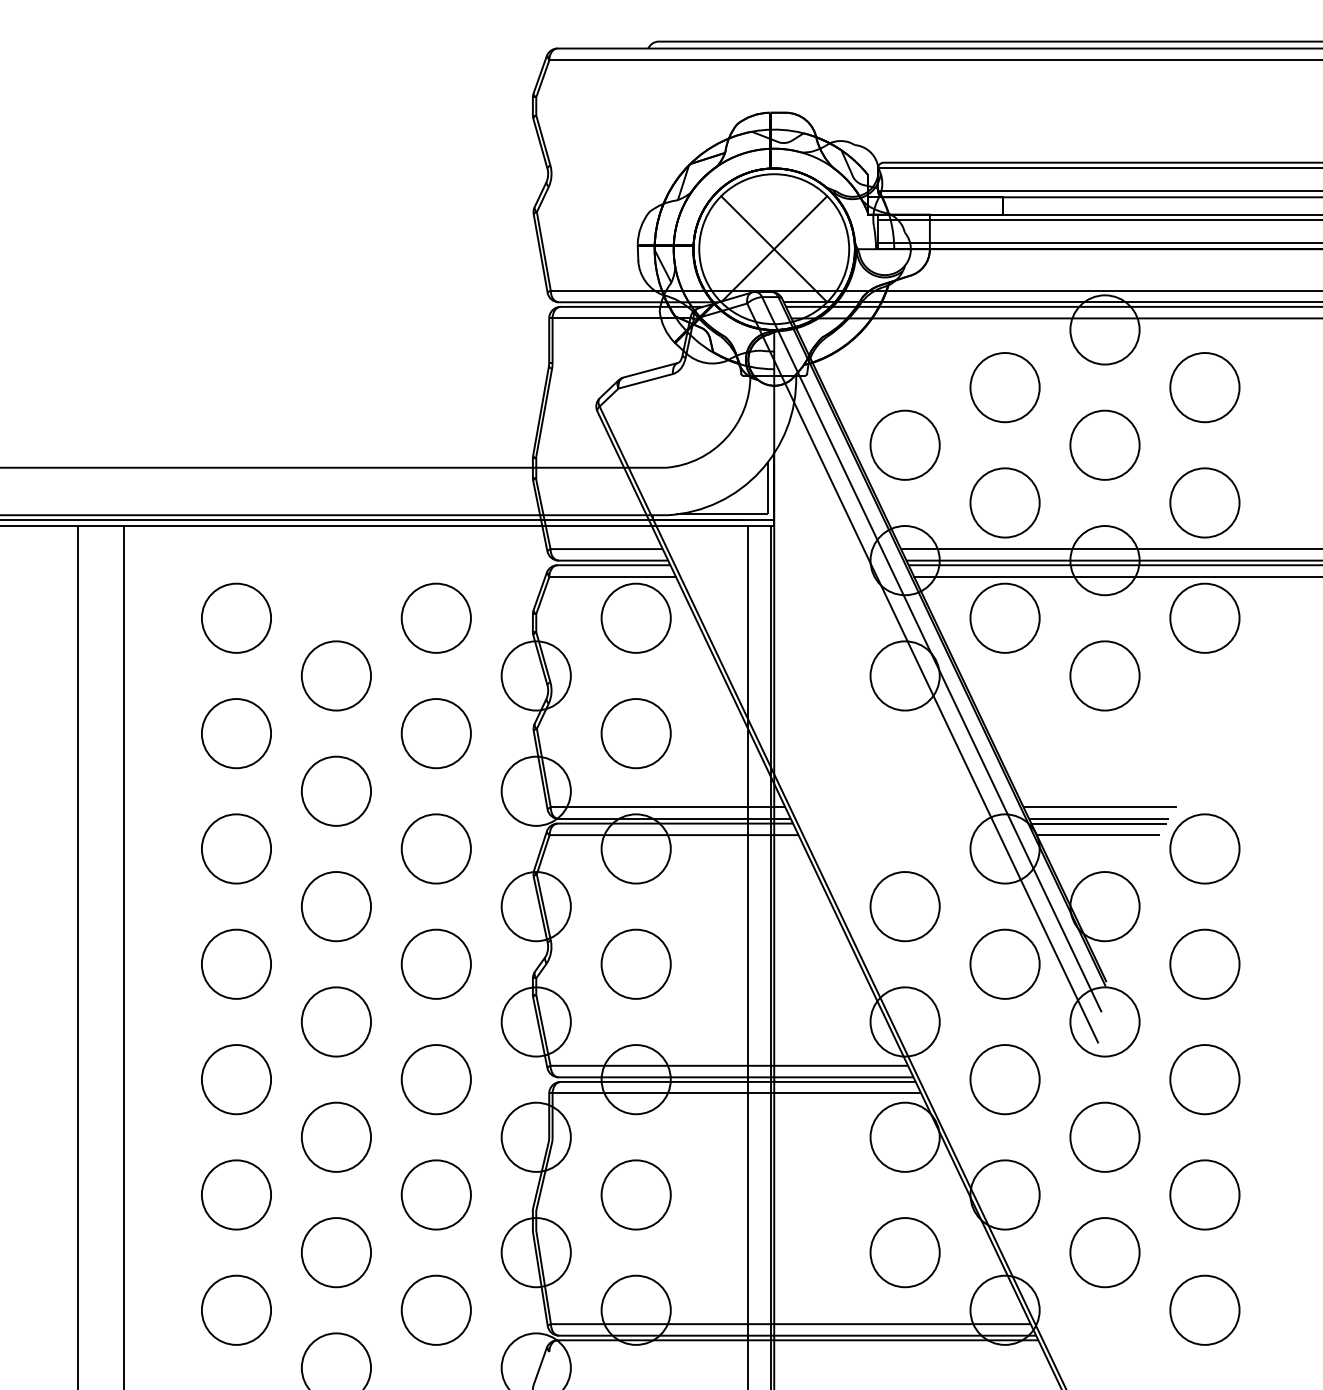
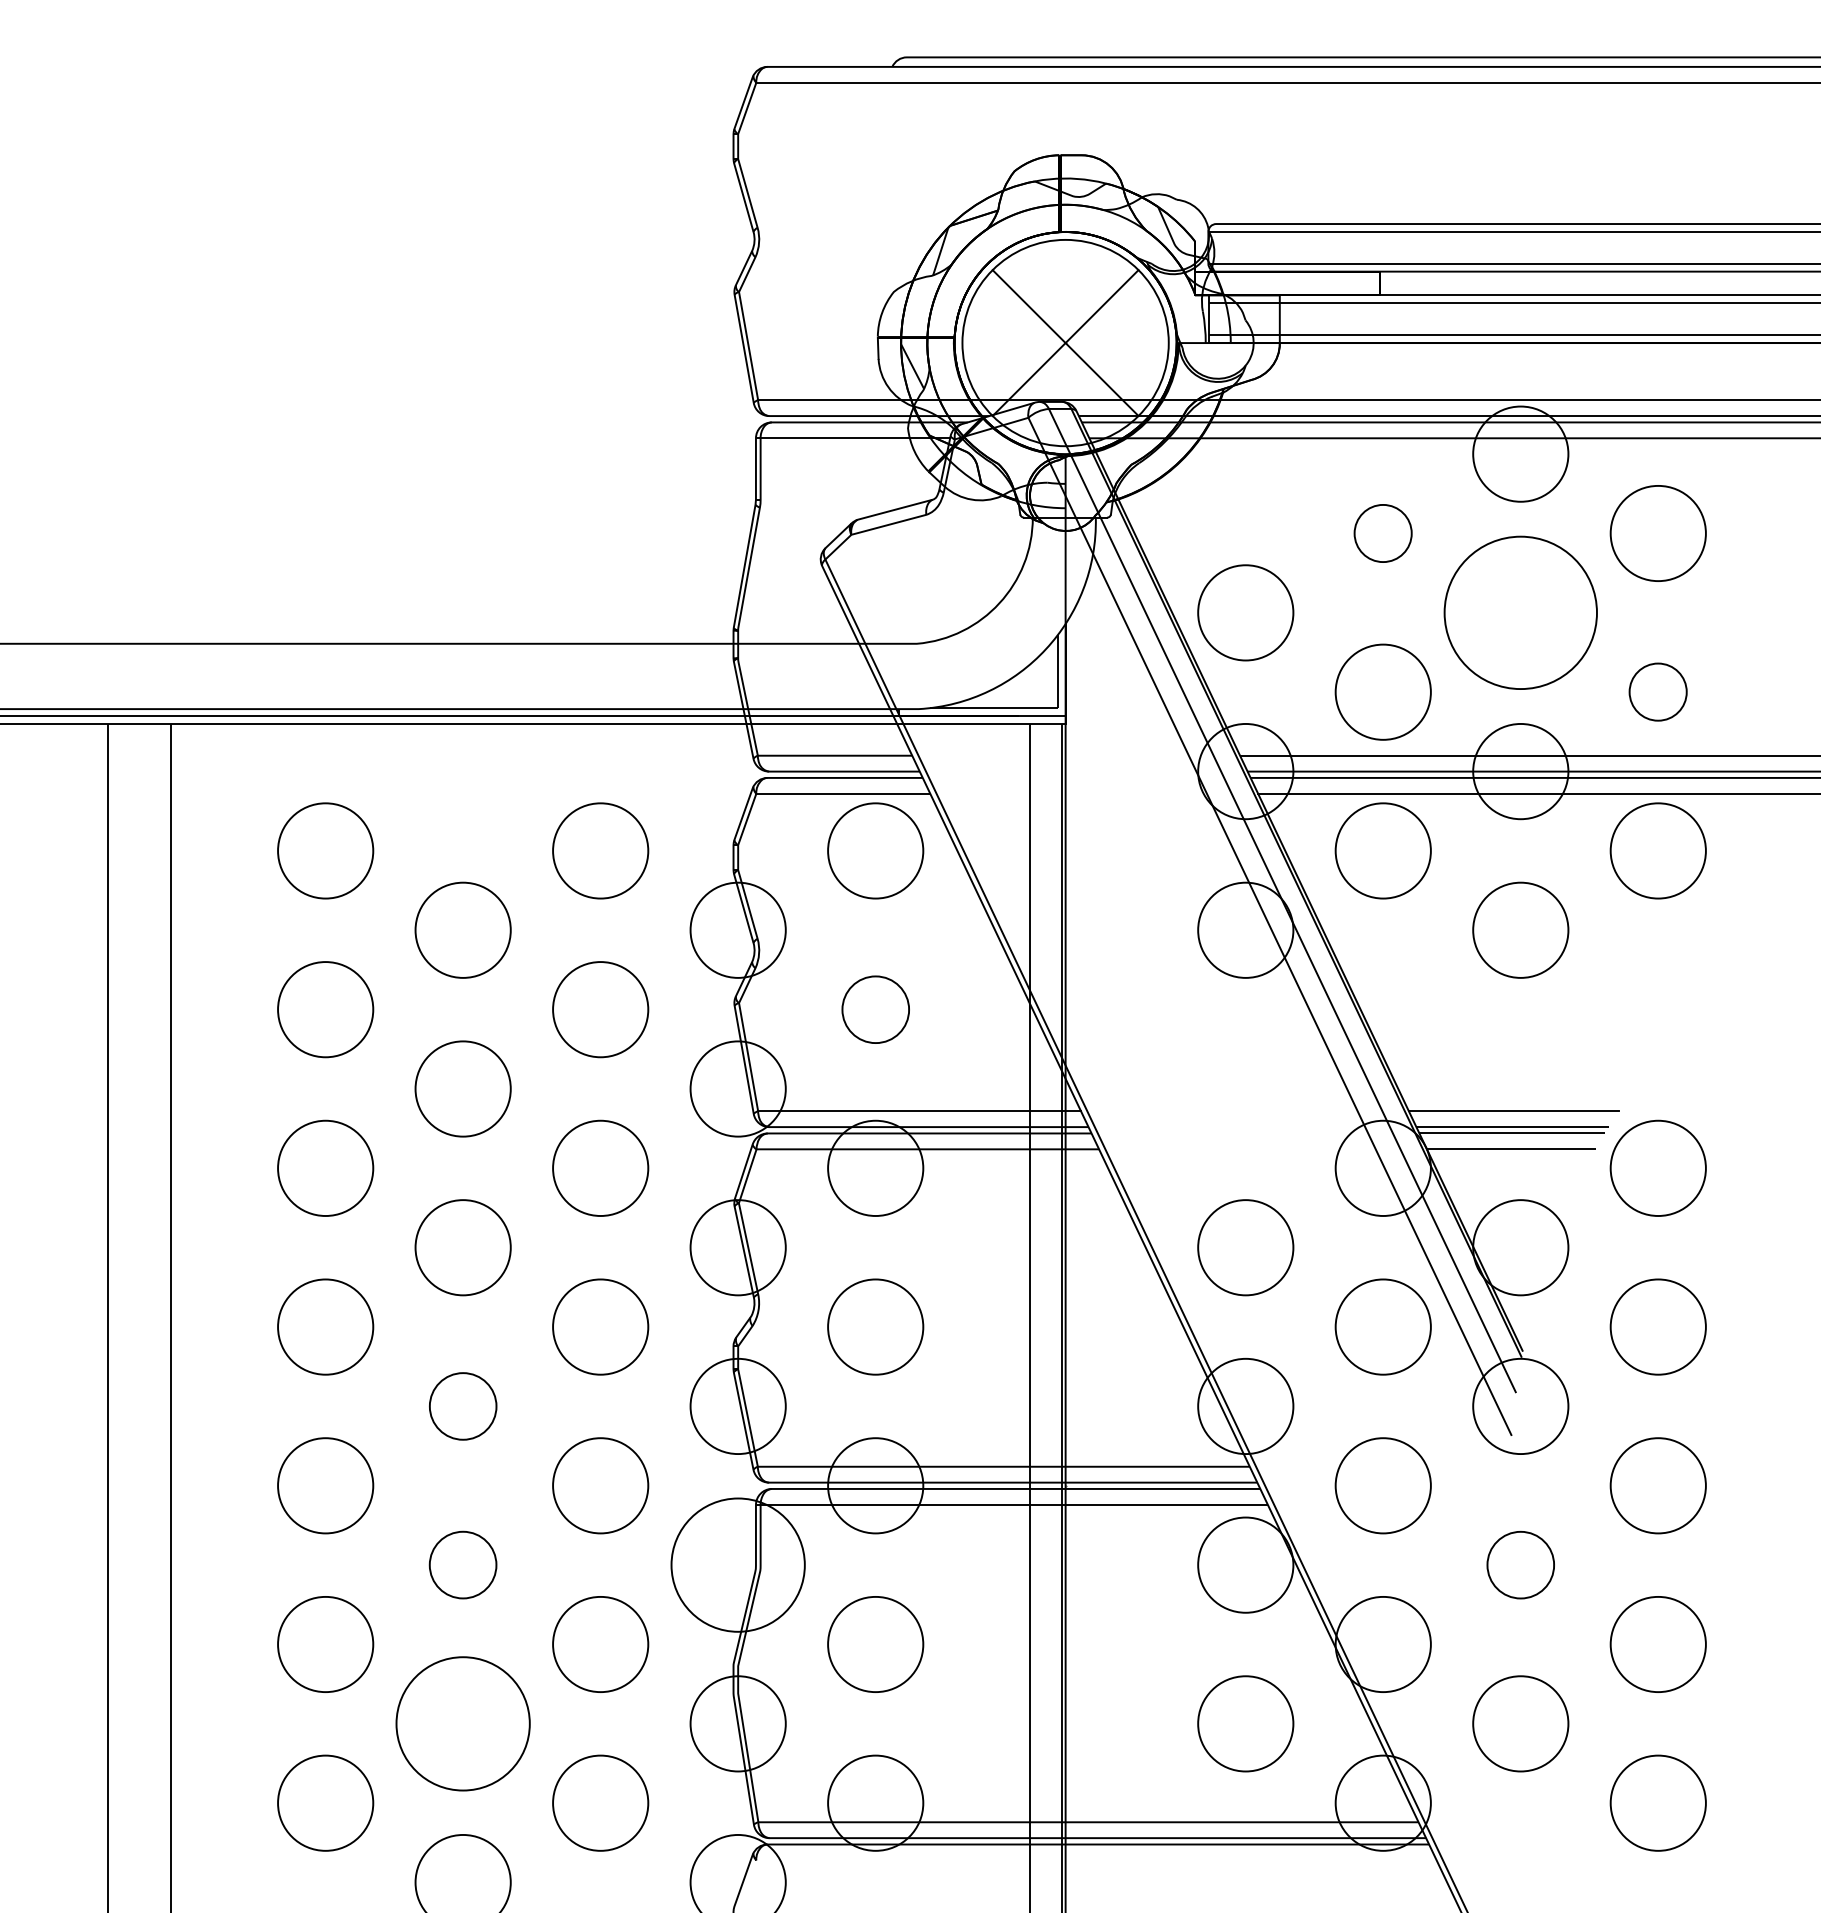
circle: (1004, 387) -> (1382, 533), size x0.6
circle: (1104, 445) -> (1520, 612), size x1.6
circle: (1204, 502) -> (1657, 691), size x0.6
circle: (636, 733) -> (875, 1009), size x0.7
circle: (335, 1022) -> (462, 1406), size x0.7
circle: (335, 1136) -> (462, 1564), size x0.7
circle: (535, 1136) -> (737, 1564), size x1.4
circle: (1104, 1136) -> (1520, 1564), size x0.7
circle: (335, 1252) -> (462, 1723), size x1.4

